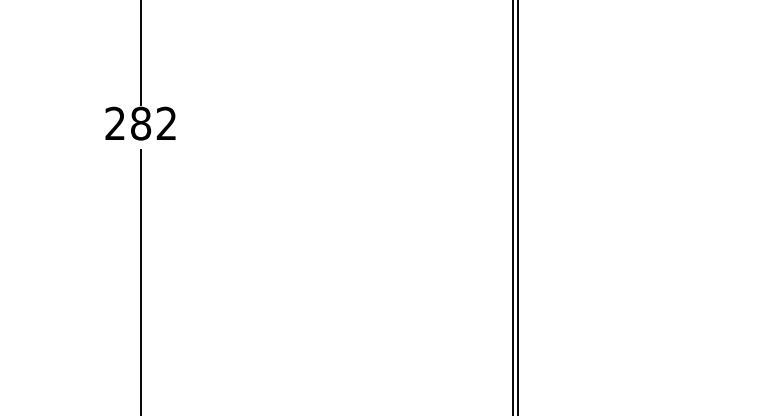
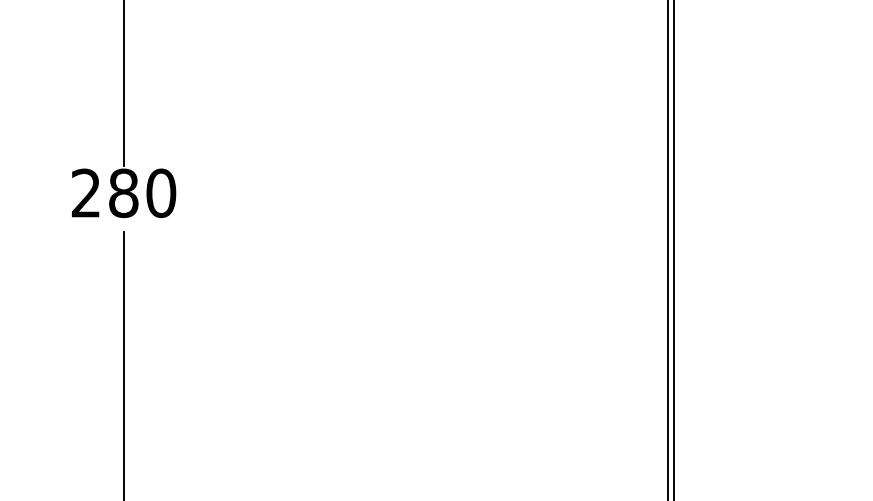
text: (166, 123) -> (161, 193), 282 -> 280

